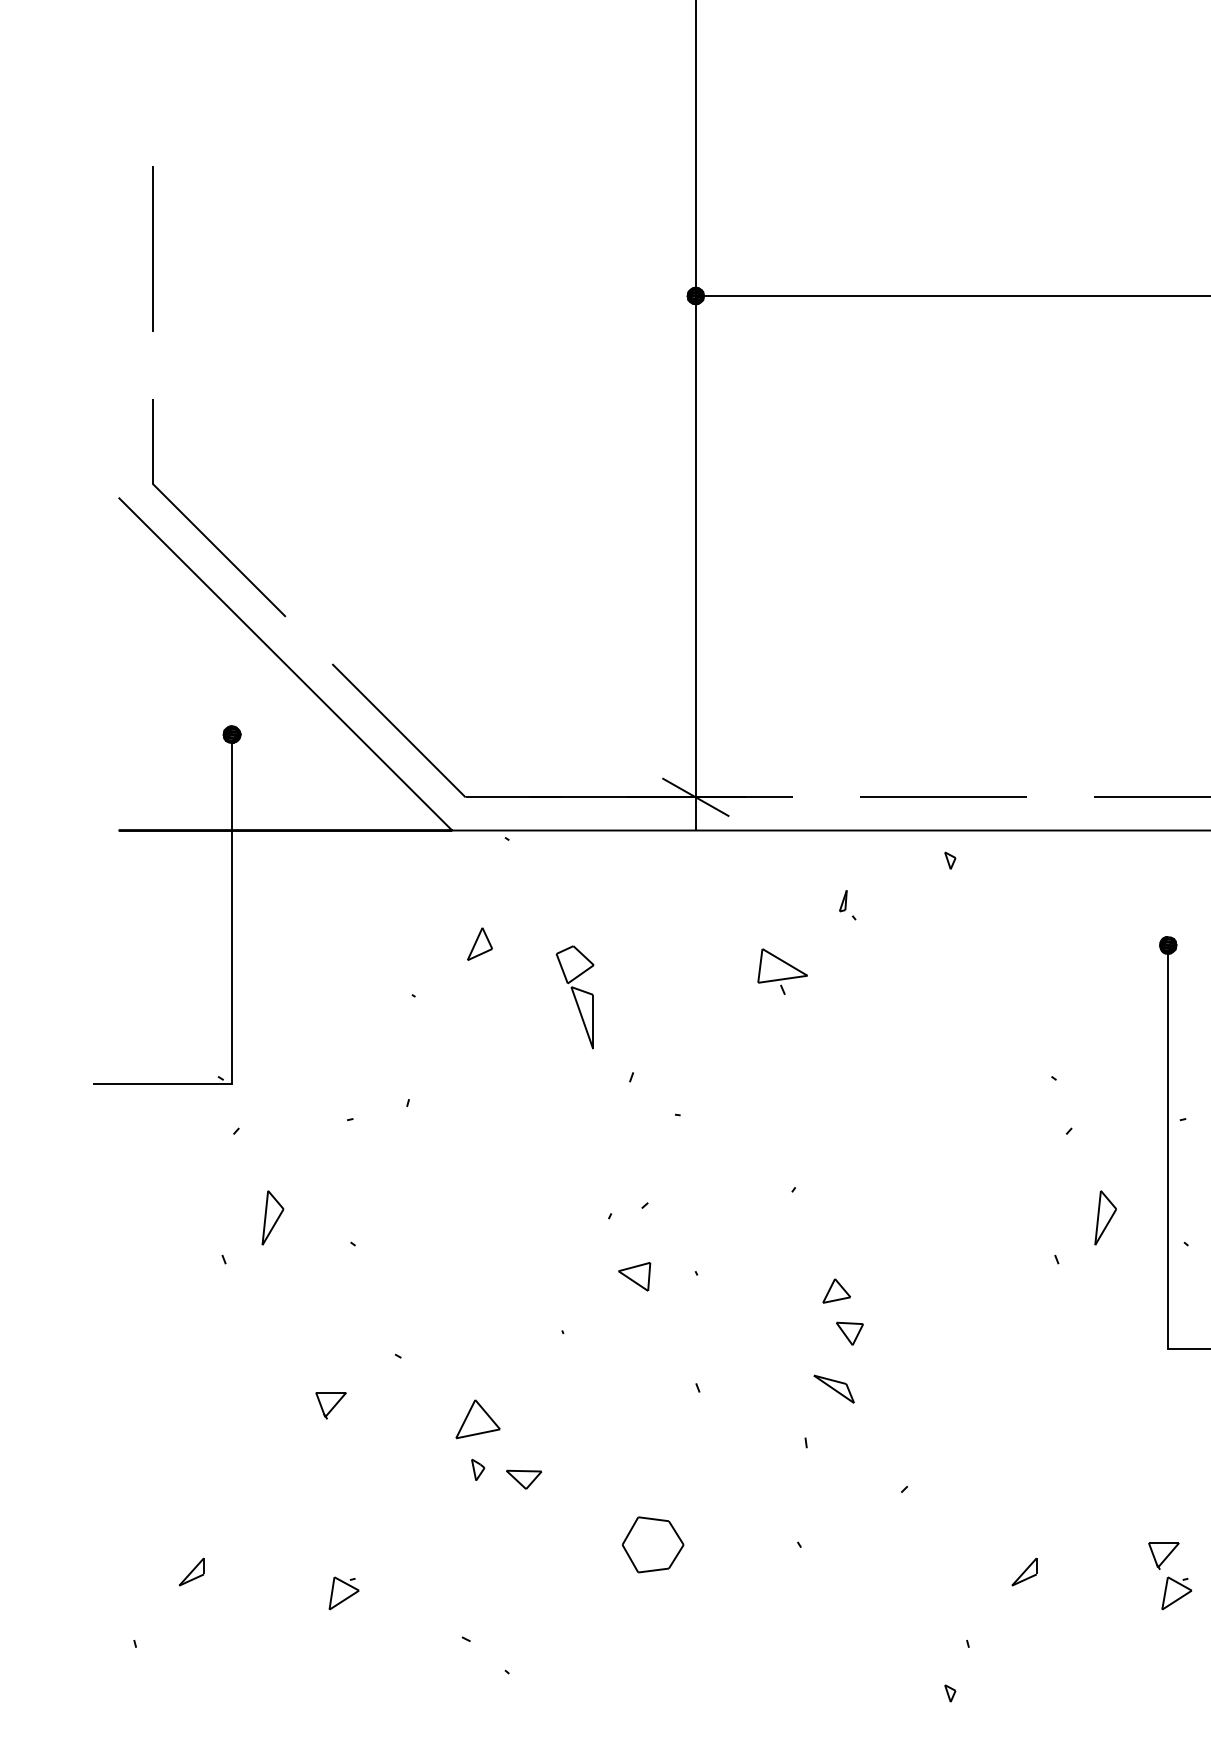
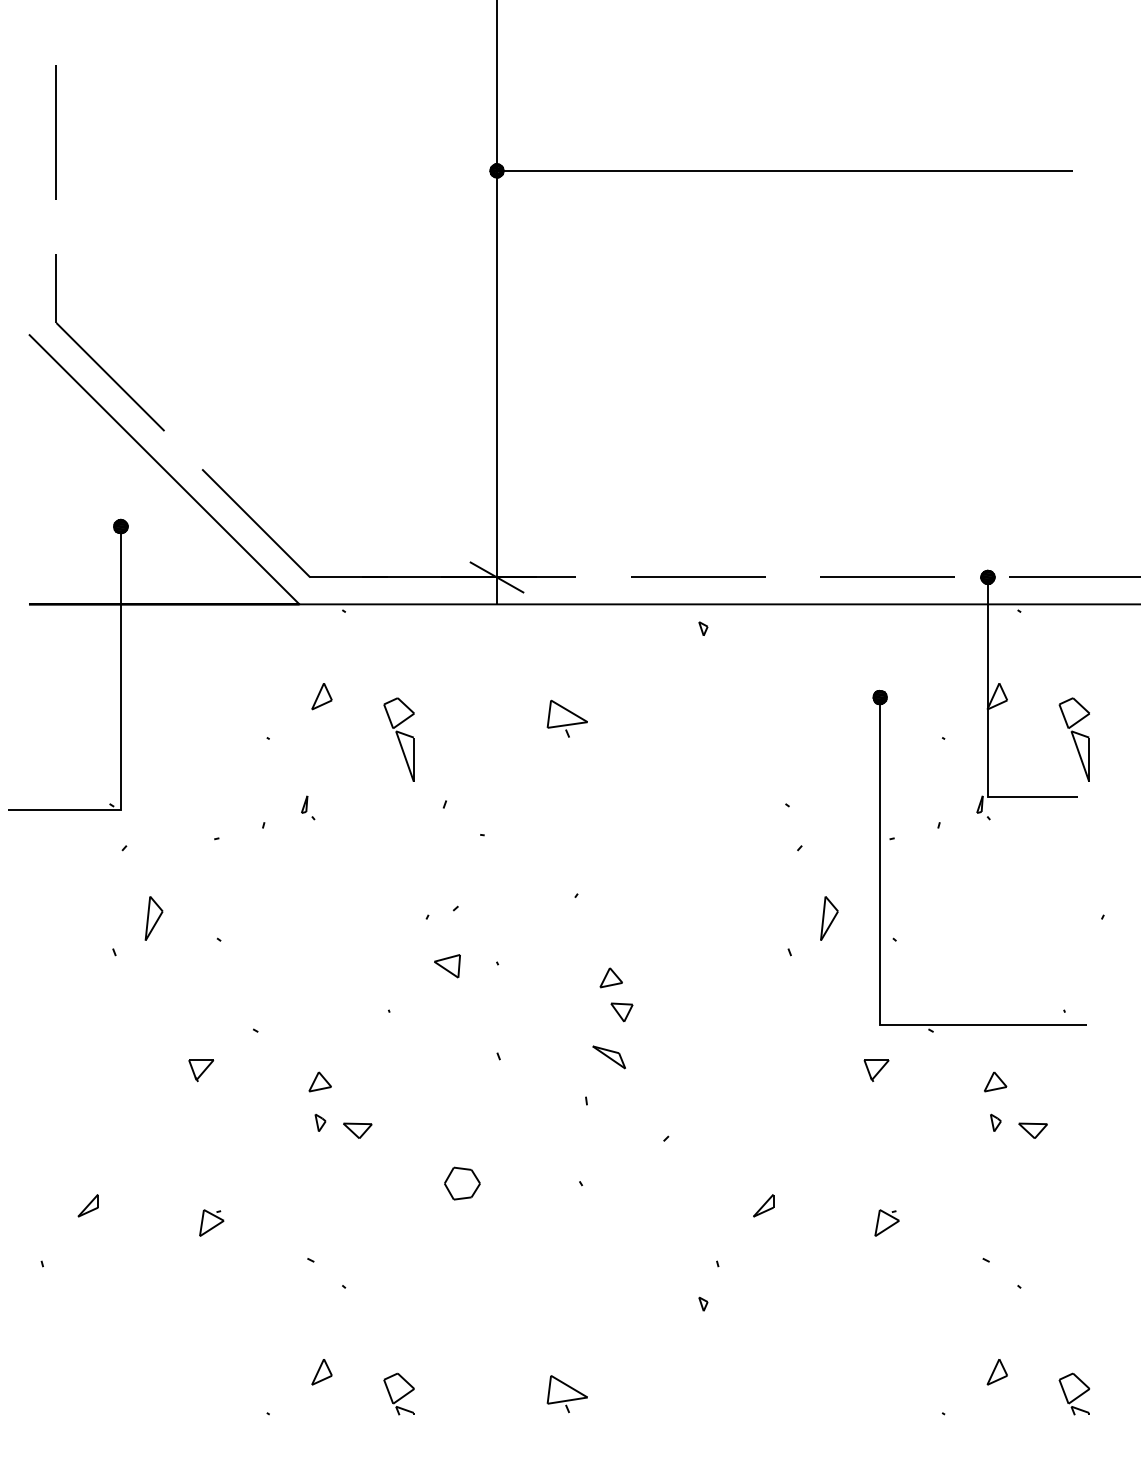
part: (848, 904) -> (308, 807), moved
part: (476, 1418) -> (319, 1081), size x0.62
part: (653, 1544) -> (462, 1183), size x0.71
part: (1163, 1555) -> (876, 1070), moved

